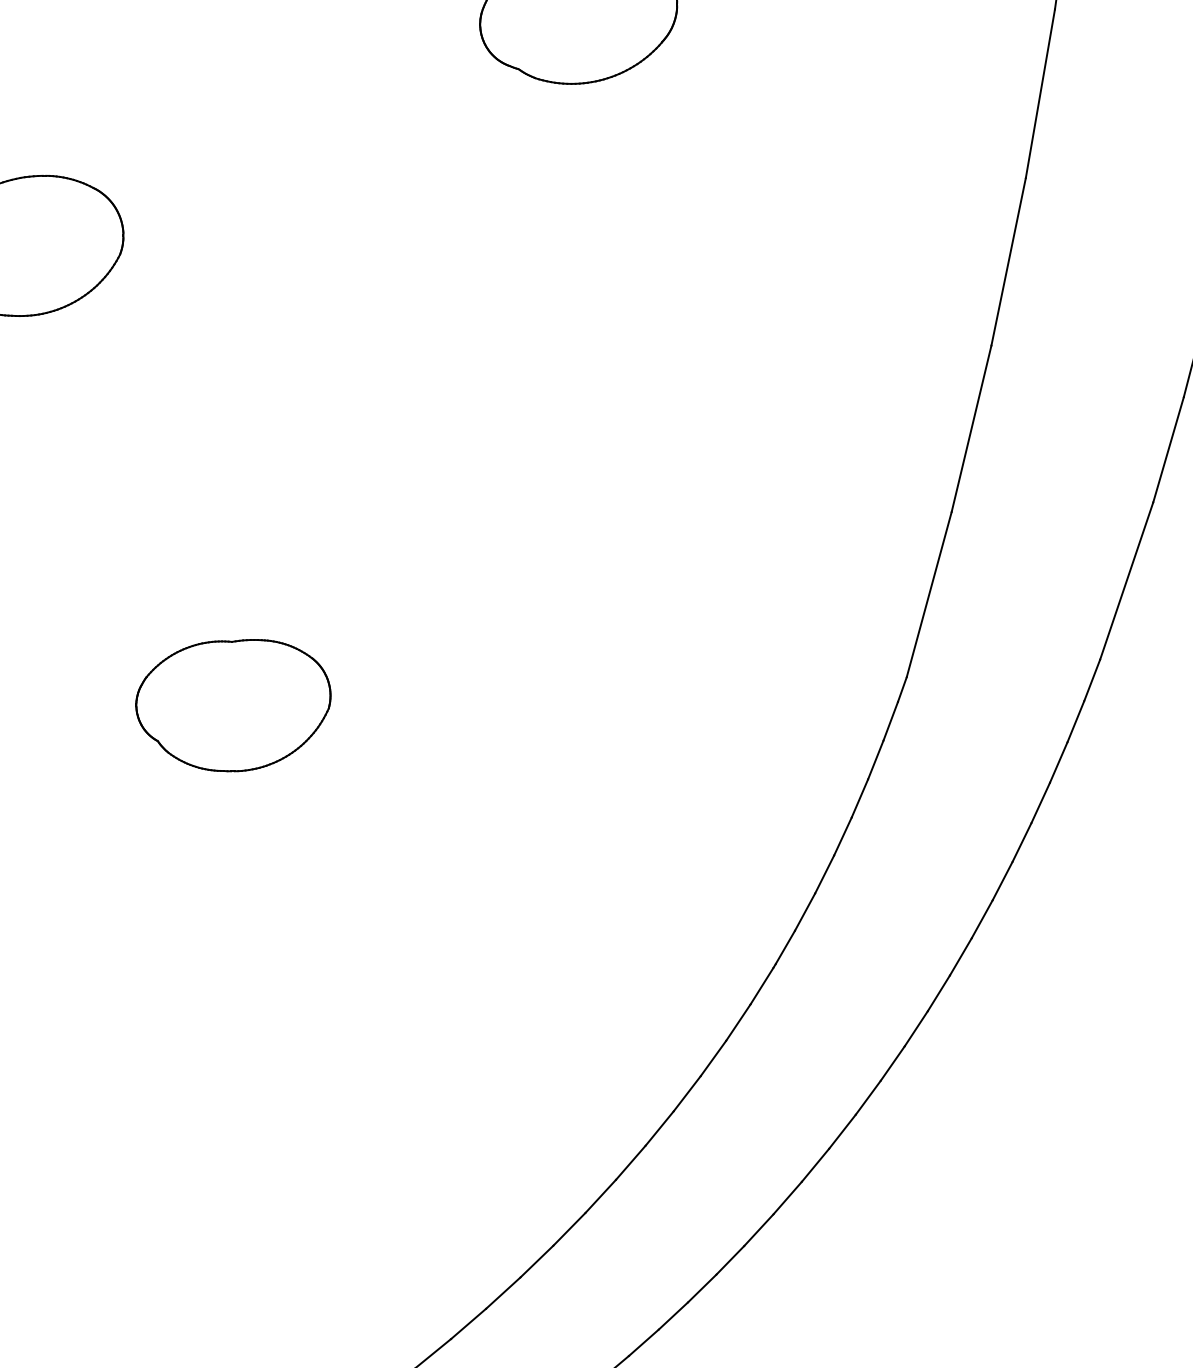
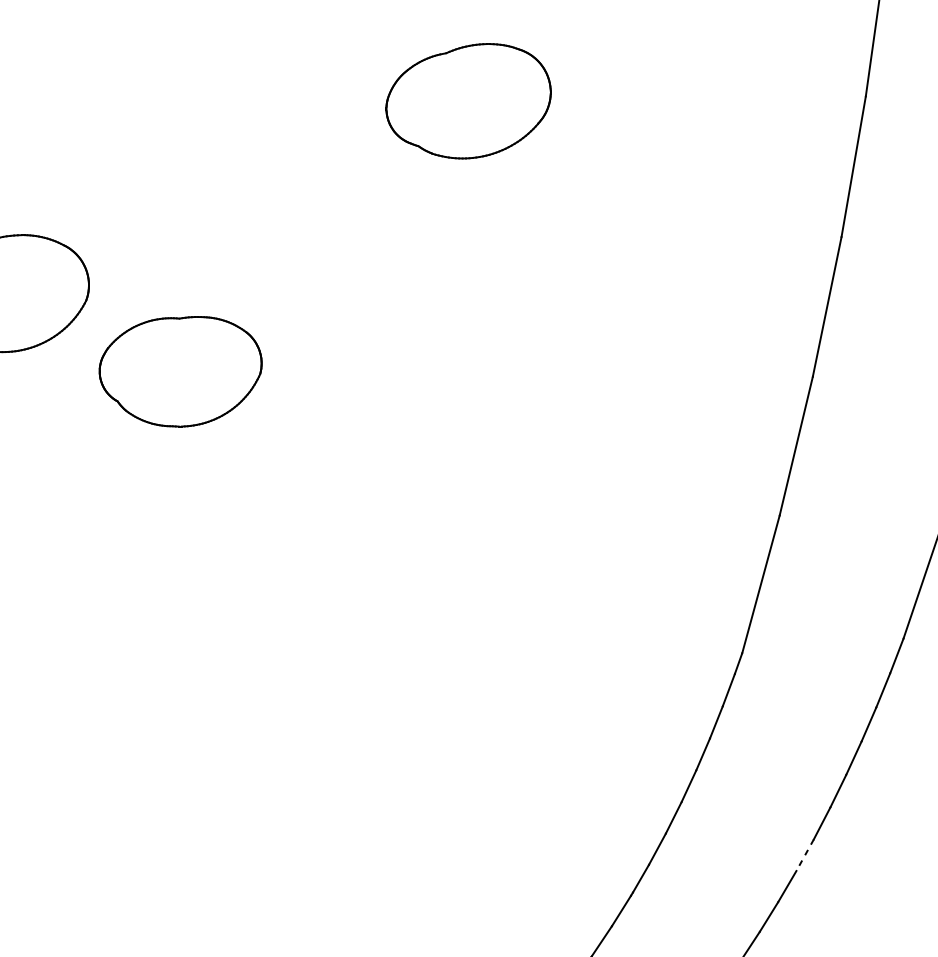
part: (233, 705) -> (180, 371), moved
line: (982, 919) -> (805, 855), solid -> dashed

